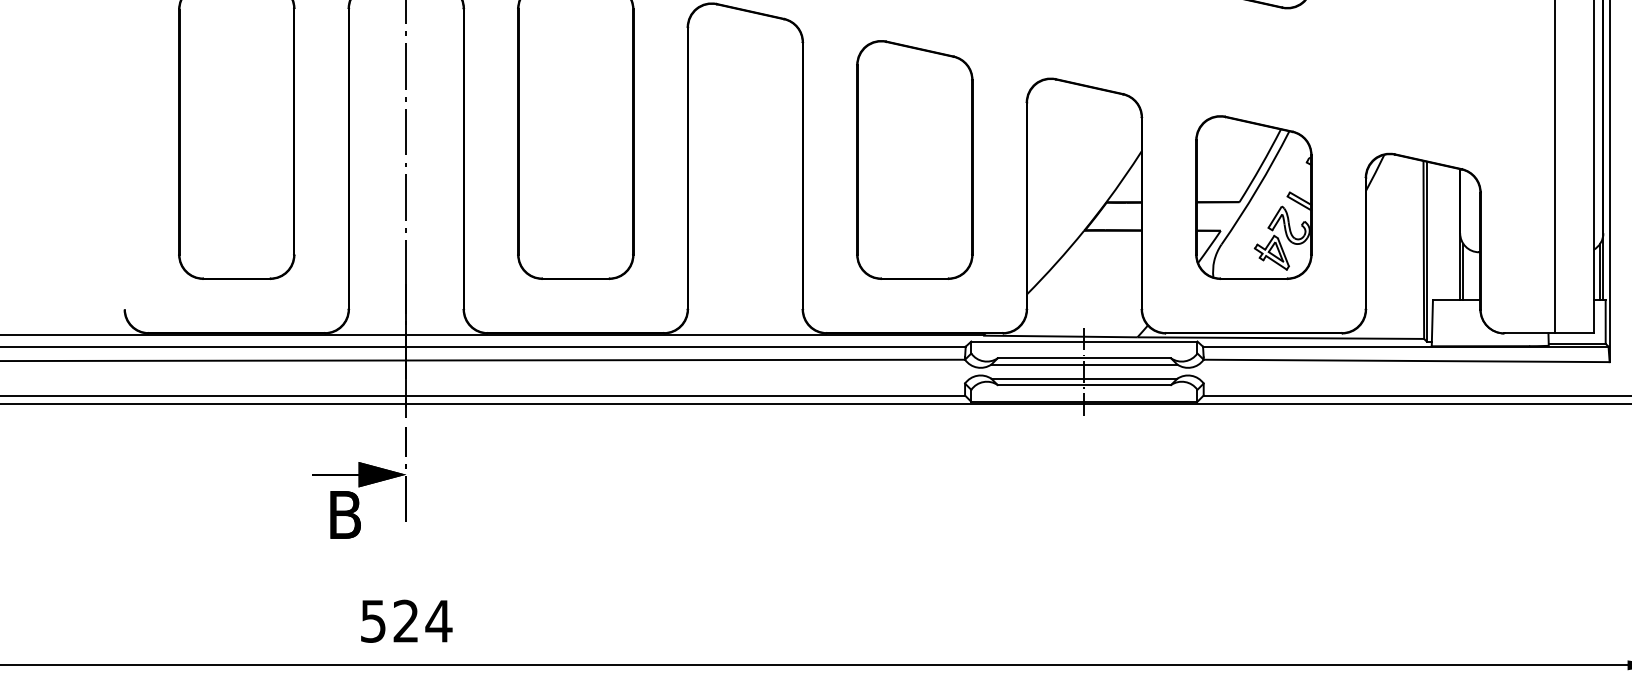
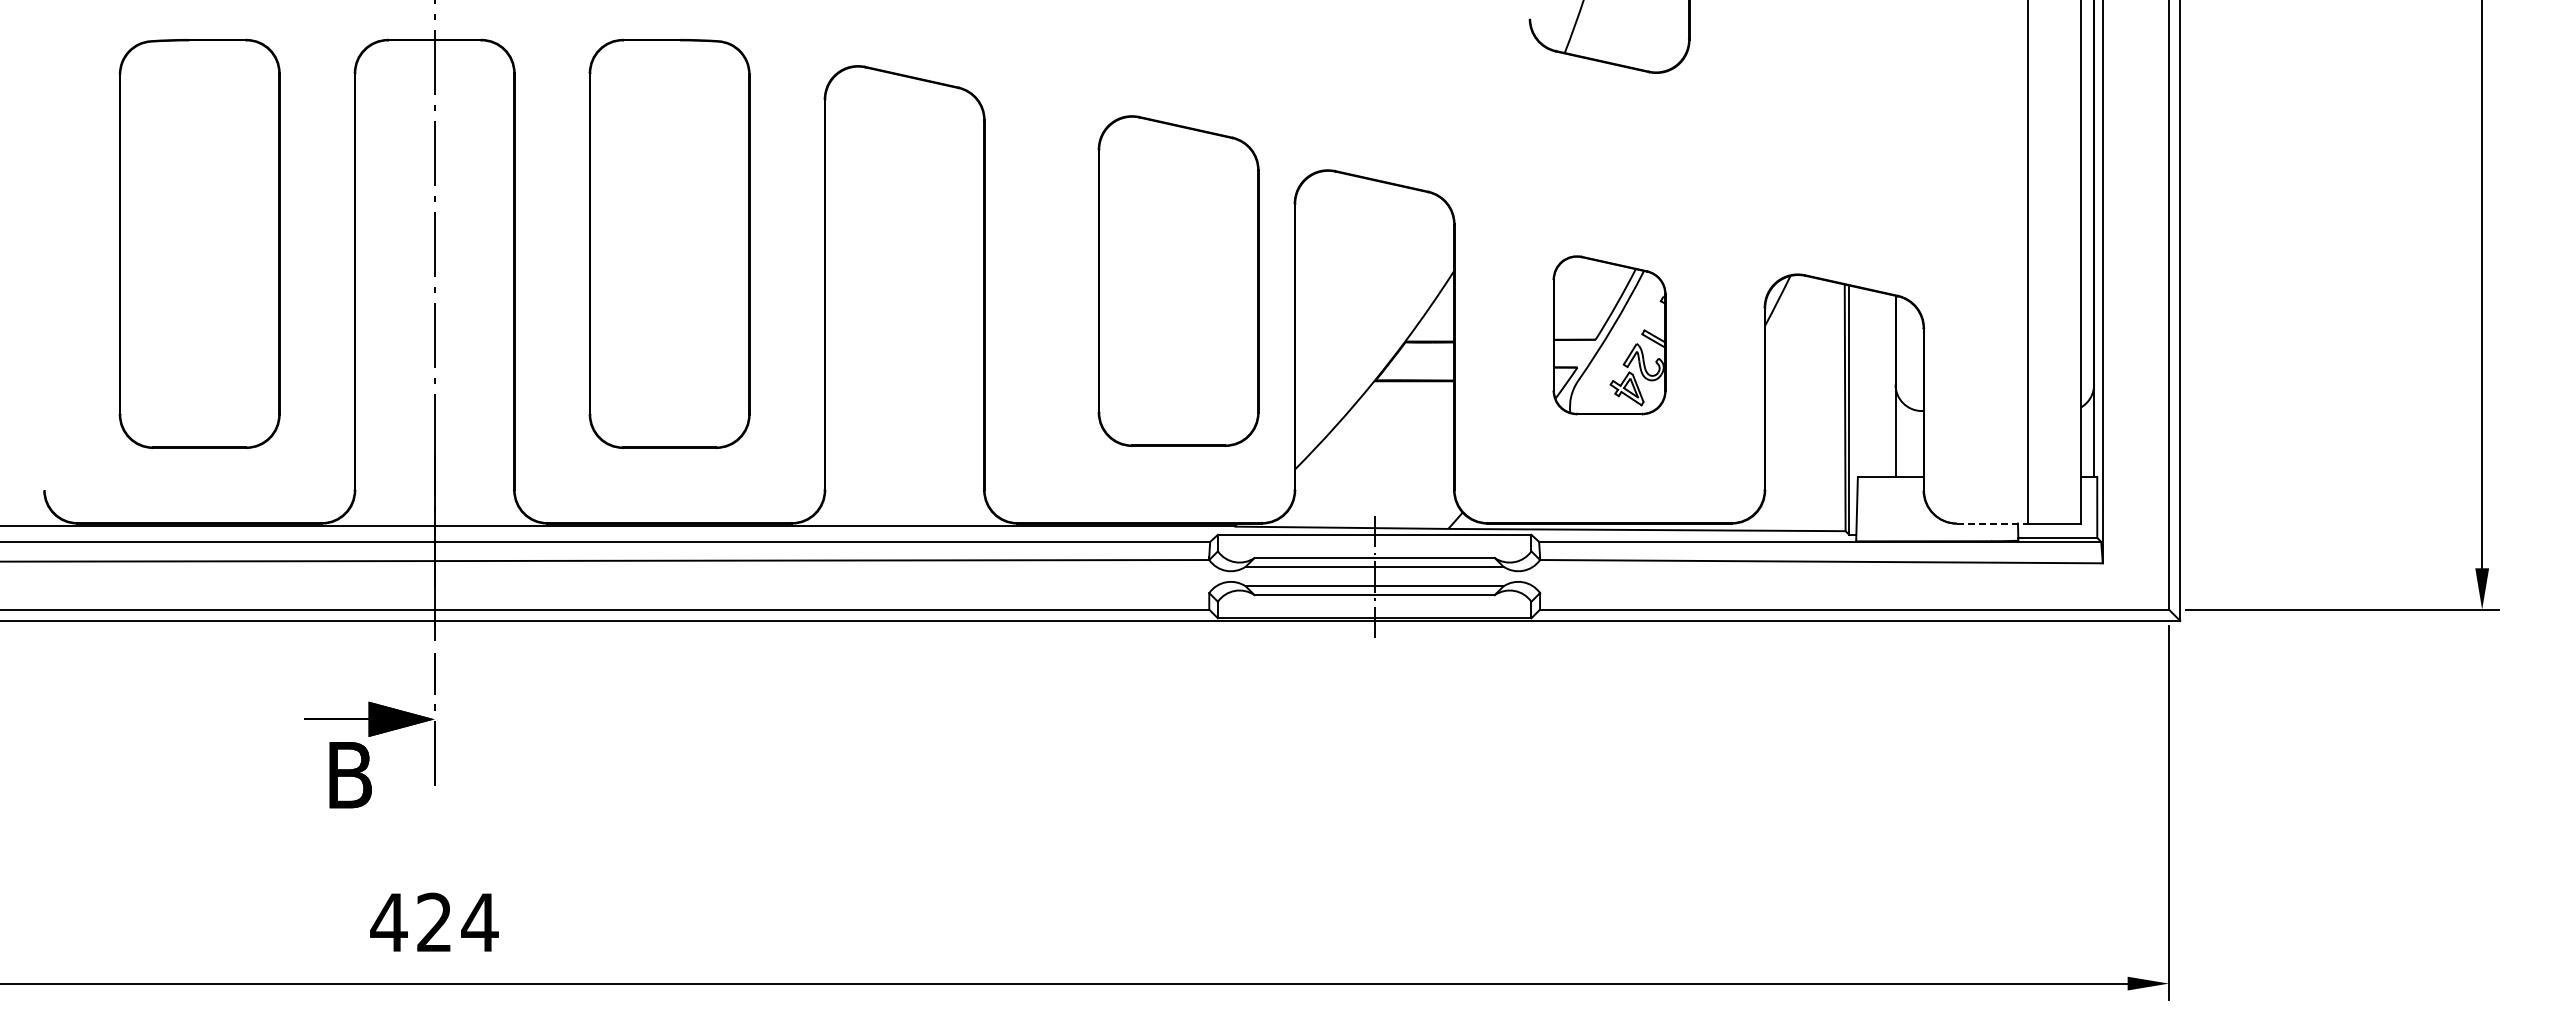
part: (914, 160) -> (1178, 281), moved
part: (1253, 197) -> (1609, 335), size x0.7
line: (1463, 272) -> (1900, 438), removed
line: (1600, 272) -> (2089, 438), removed
line: (1530, 333) -> (1992, 523), solid -> dashed
text: (372, 621) -> (388, 922), 524 -> 424

